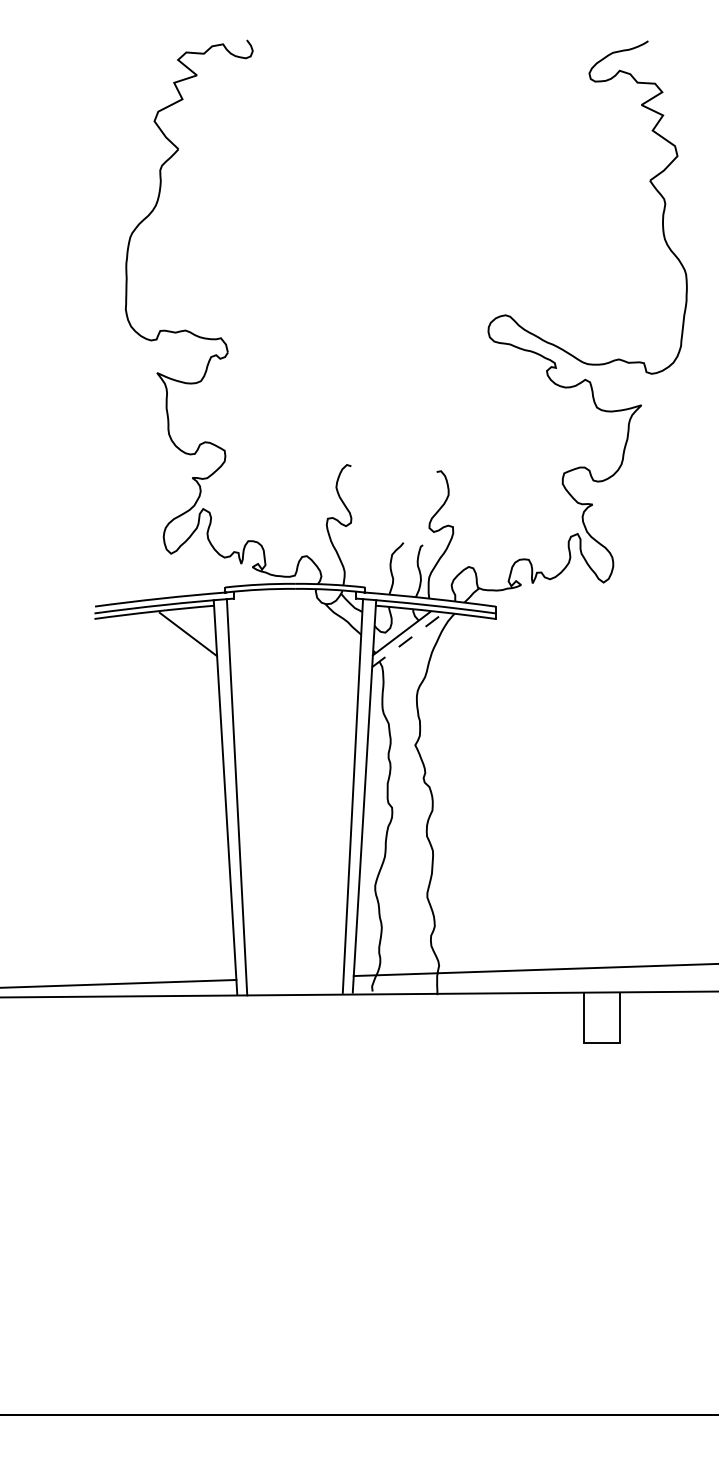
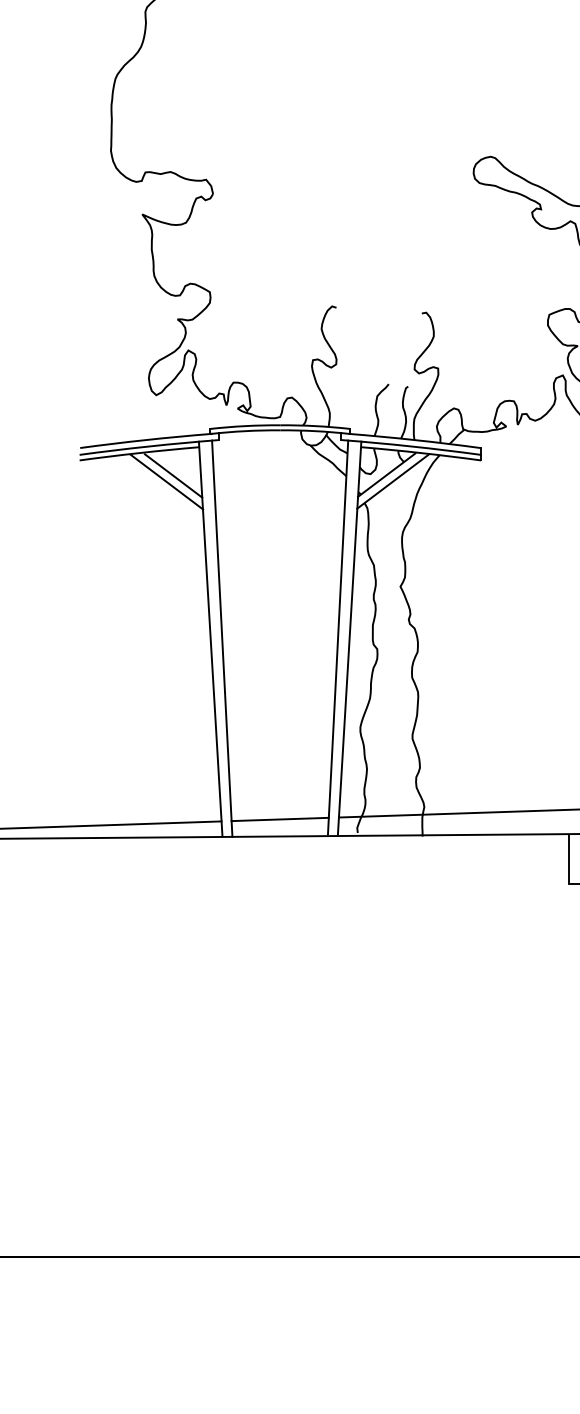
line: (408, 639) -> (393, 480), dashed -> solid
line: (181, 640) -> (166, 481), added
line: (294, 977) -> (279, 818), added

